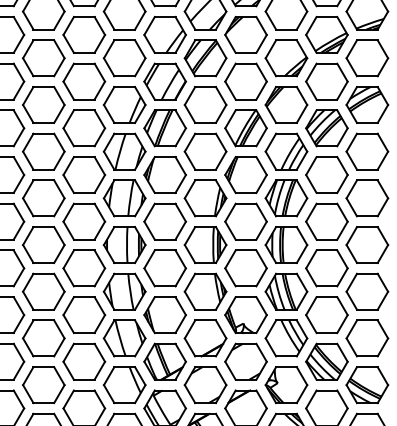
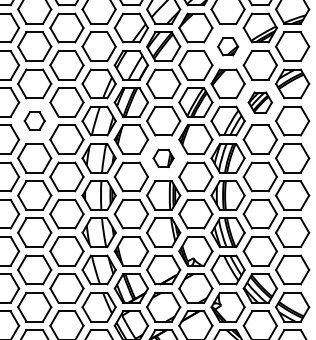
part: (286, 58) -> (228, 46), size x0.6
part: (326, 128) -> (260, 102), size x0.7
part: (43, 151) -> (34, 120), size x0.6
part: (205, 198) -> (163, 158), size x0.6

